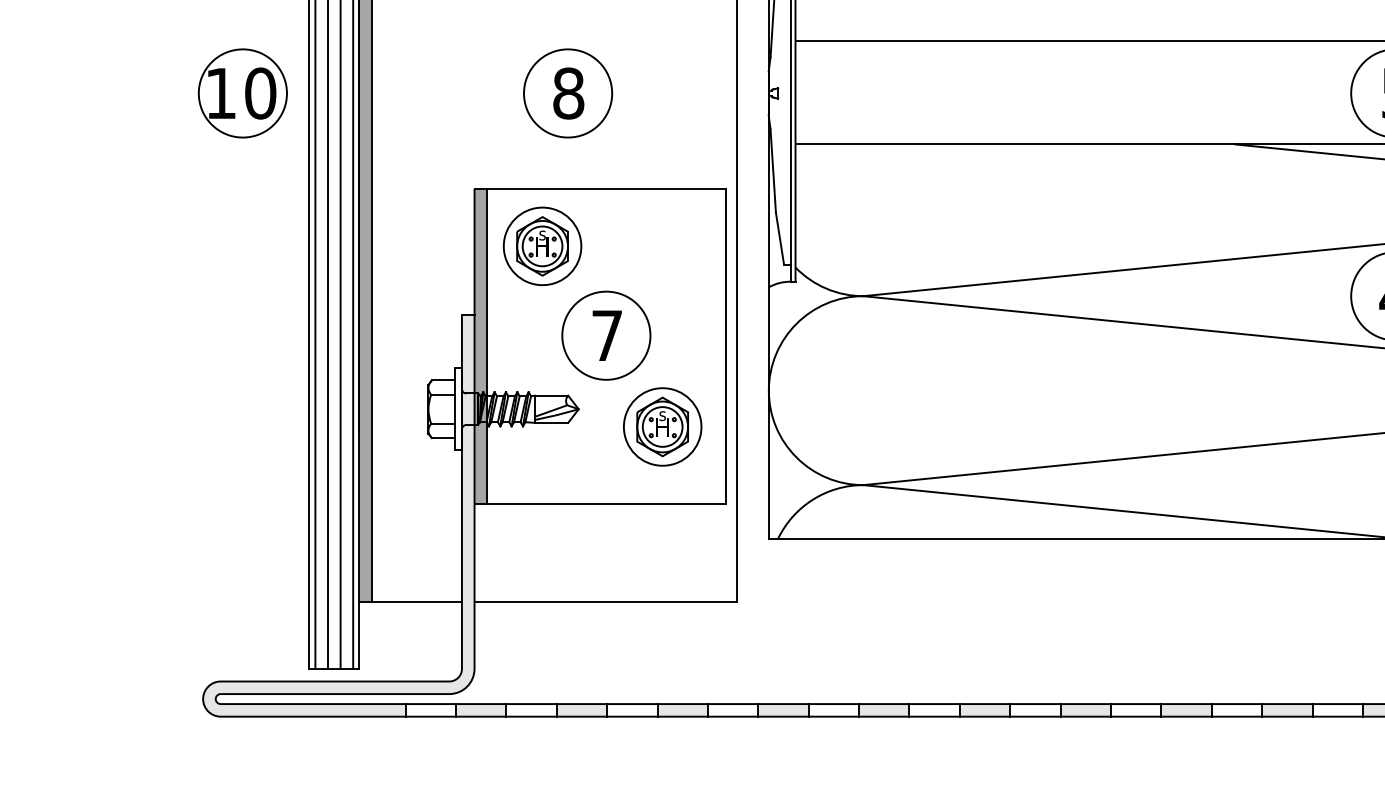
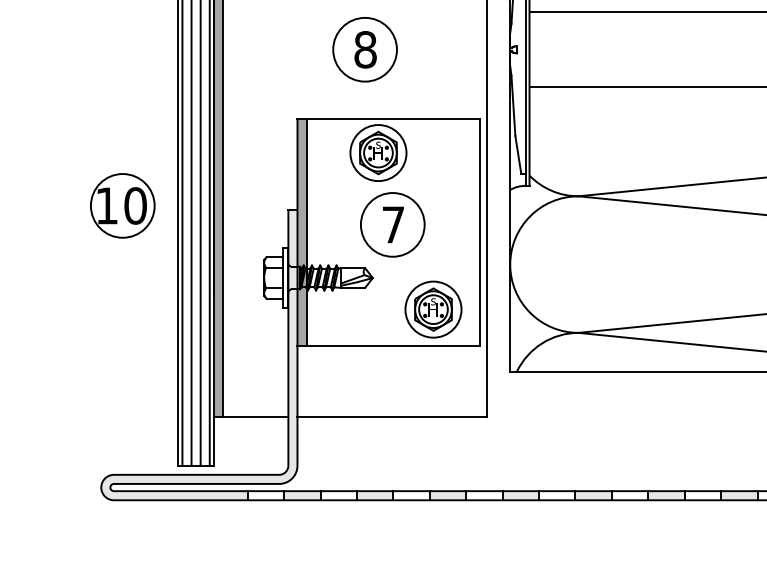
part: (242, 93) -> (122, 205), moved
part: (542, 246) -> (378, 153), moved
part: (662, 426) -> (433, 309), moved

